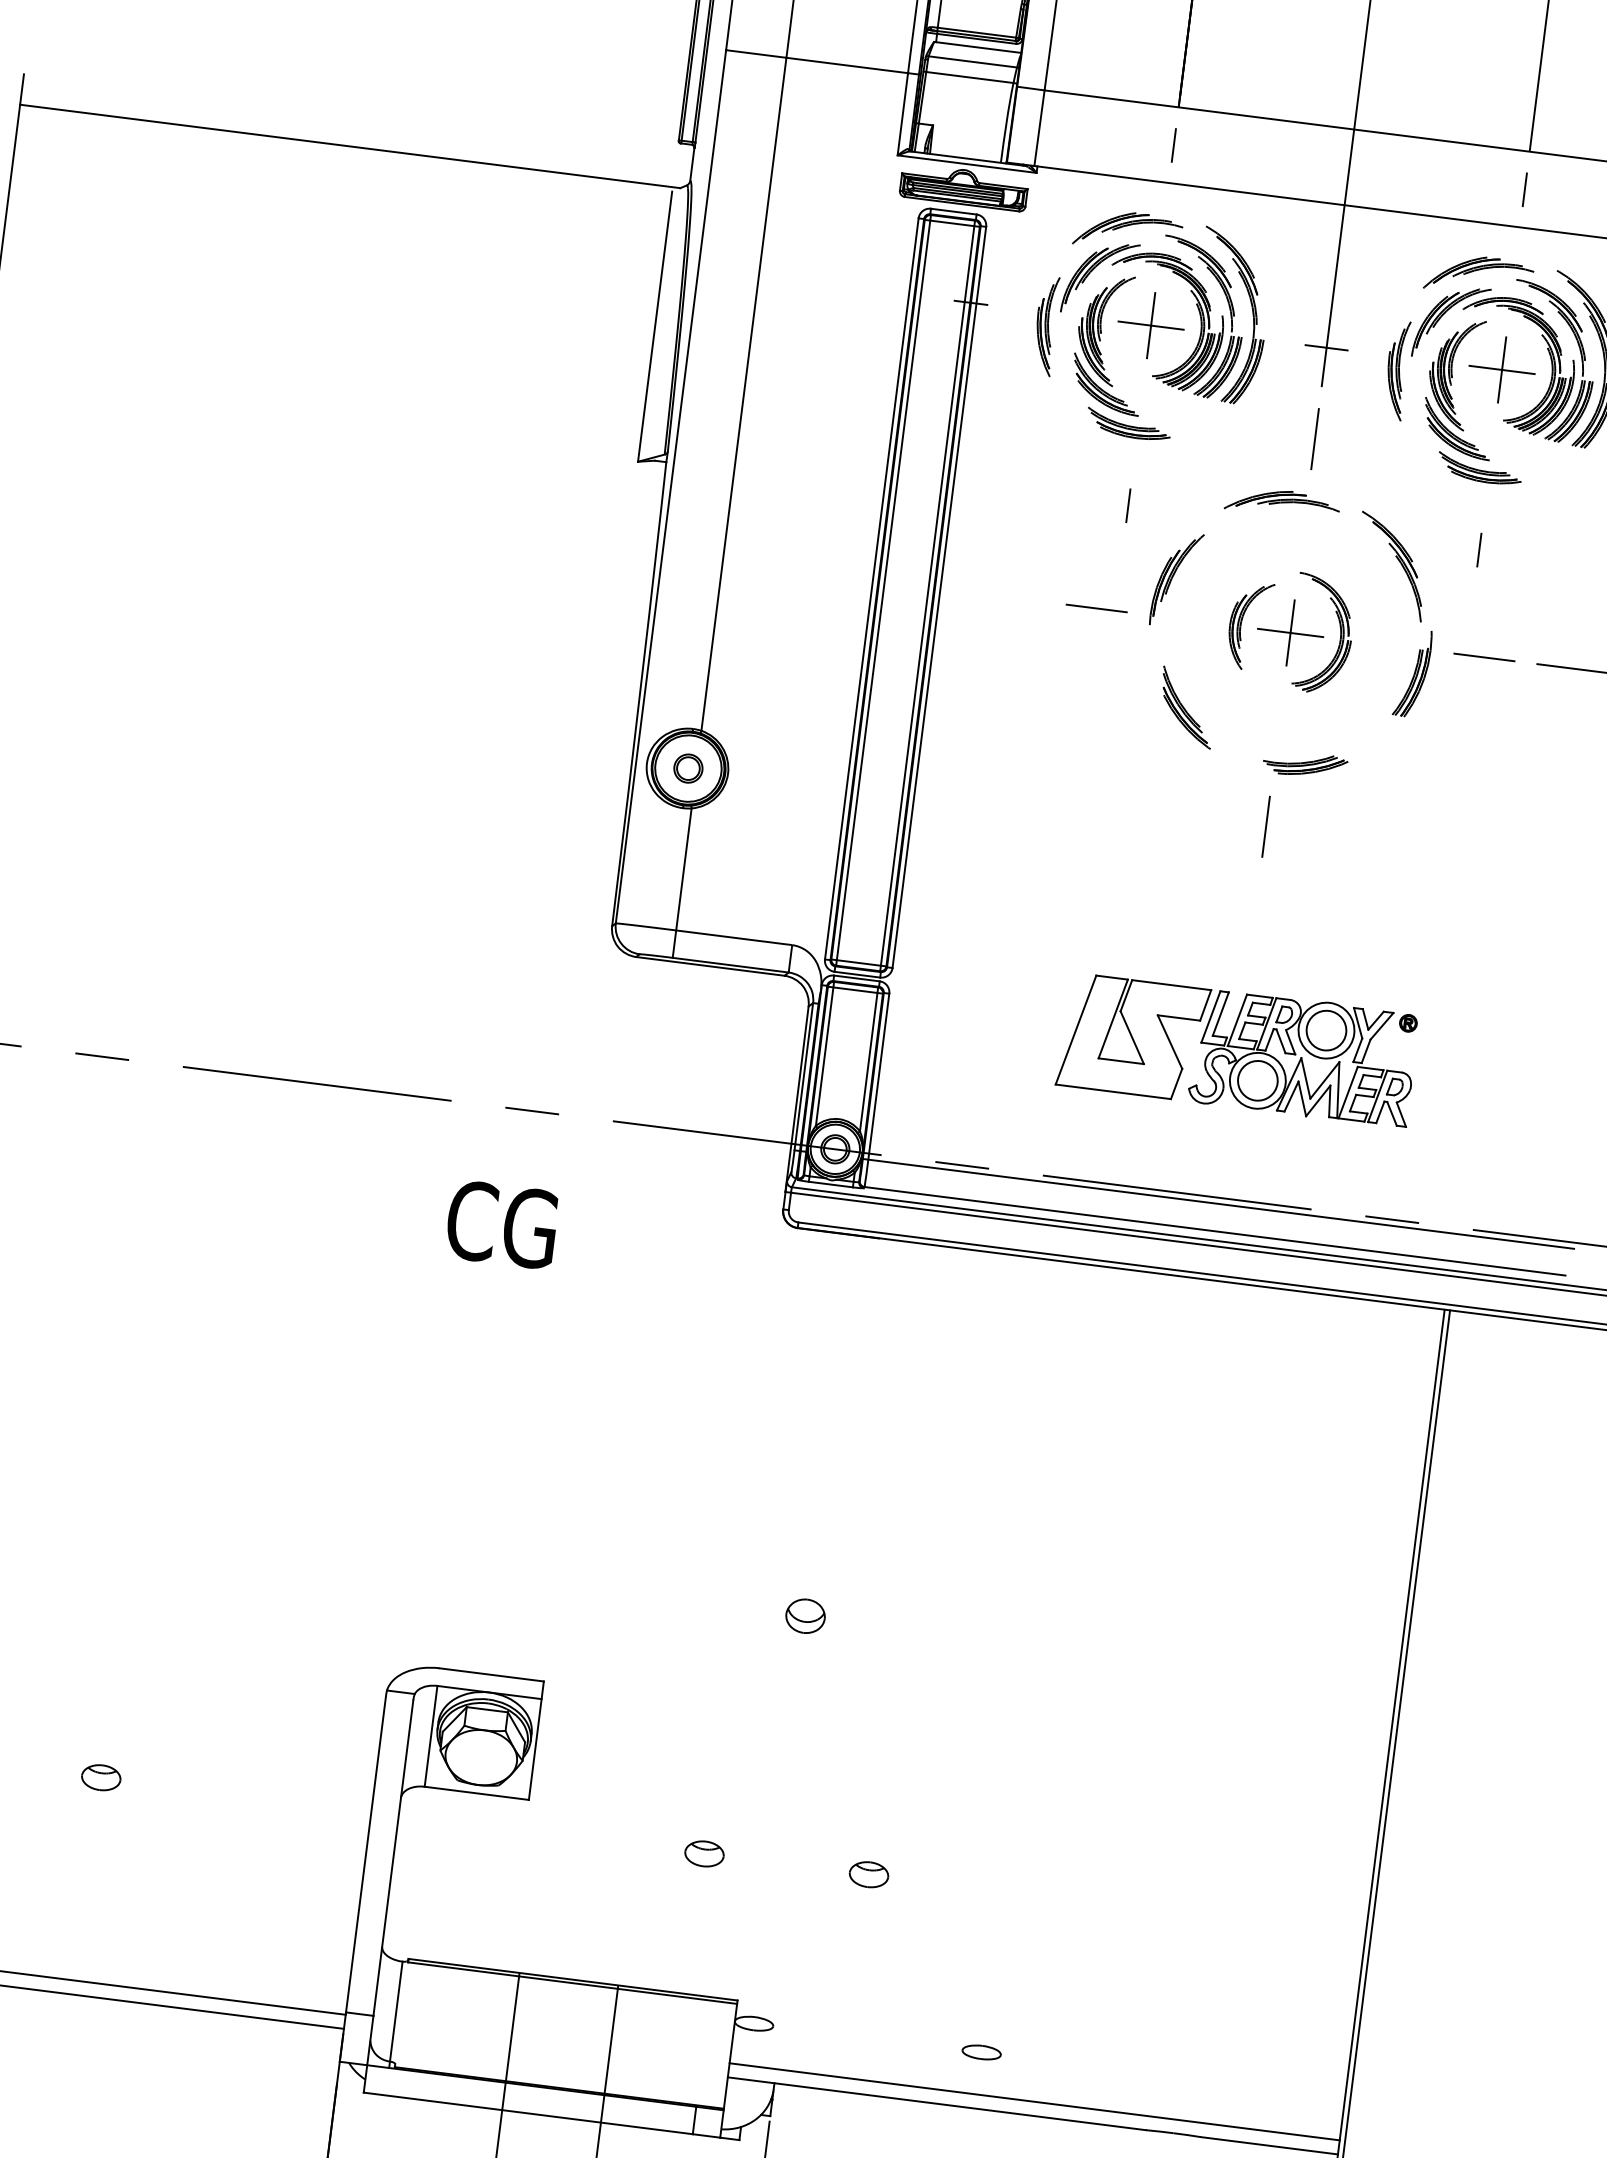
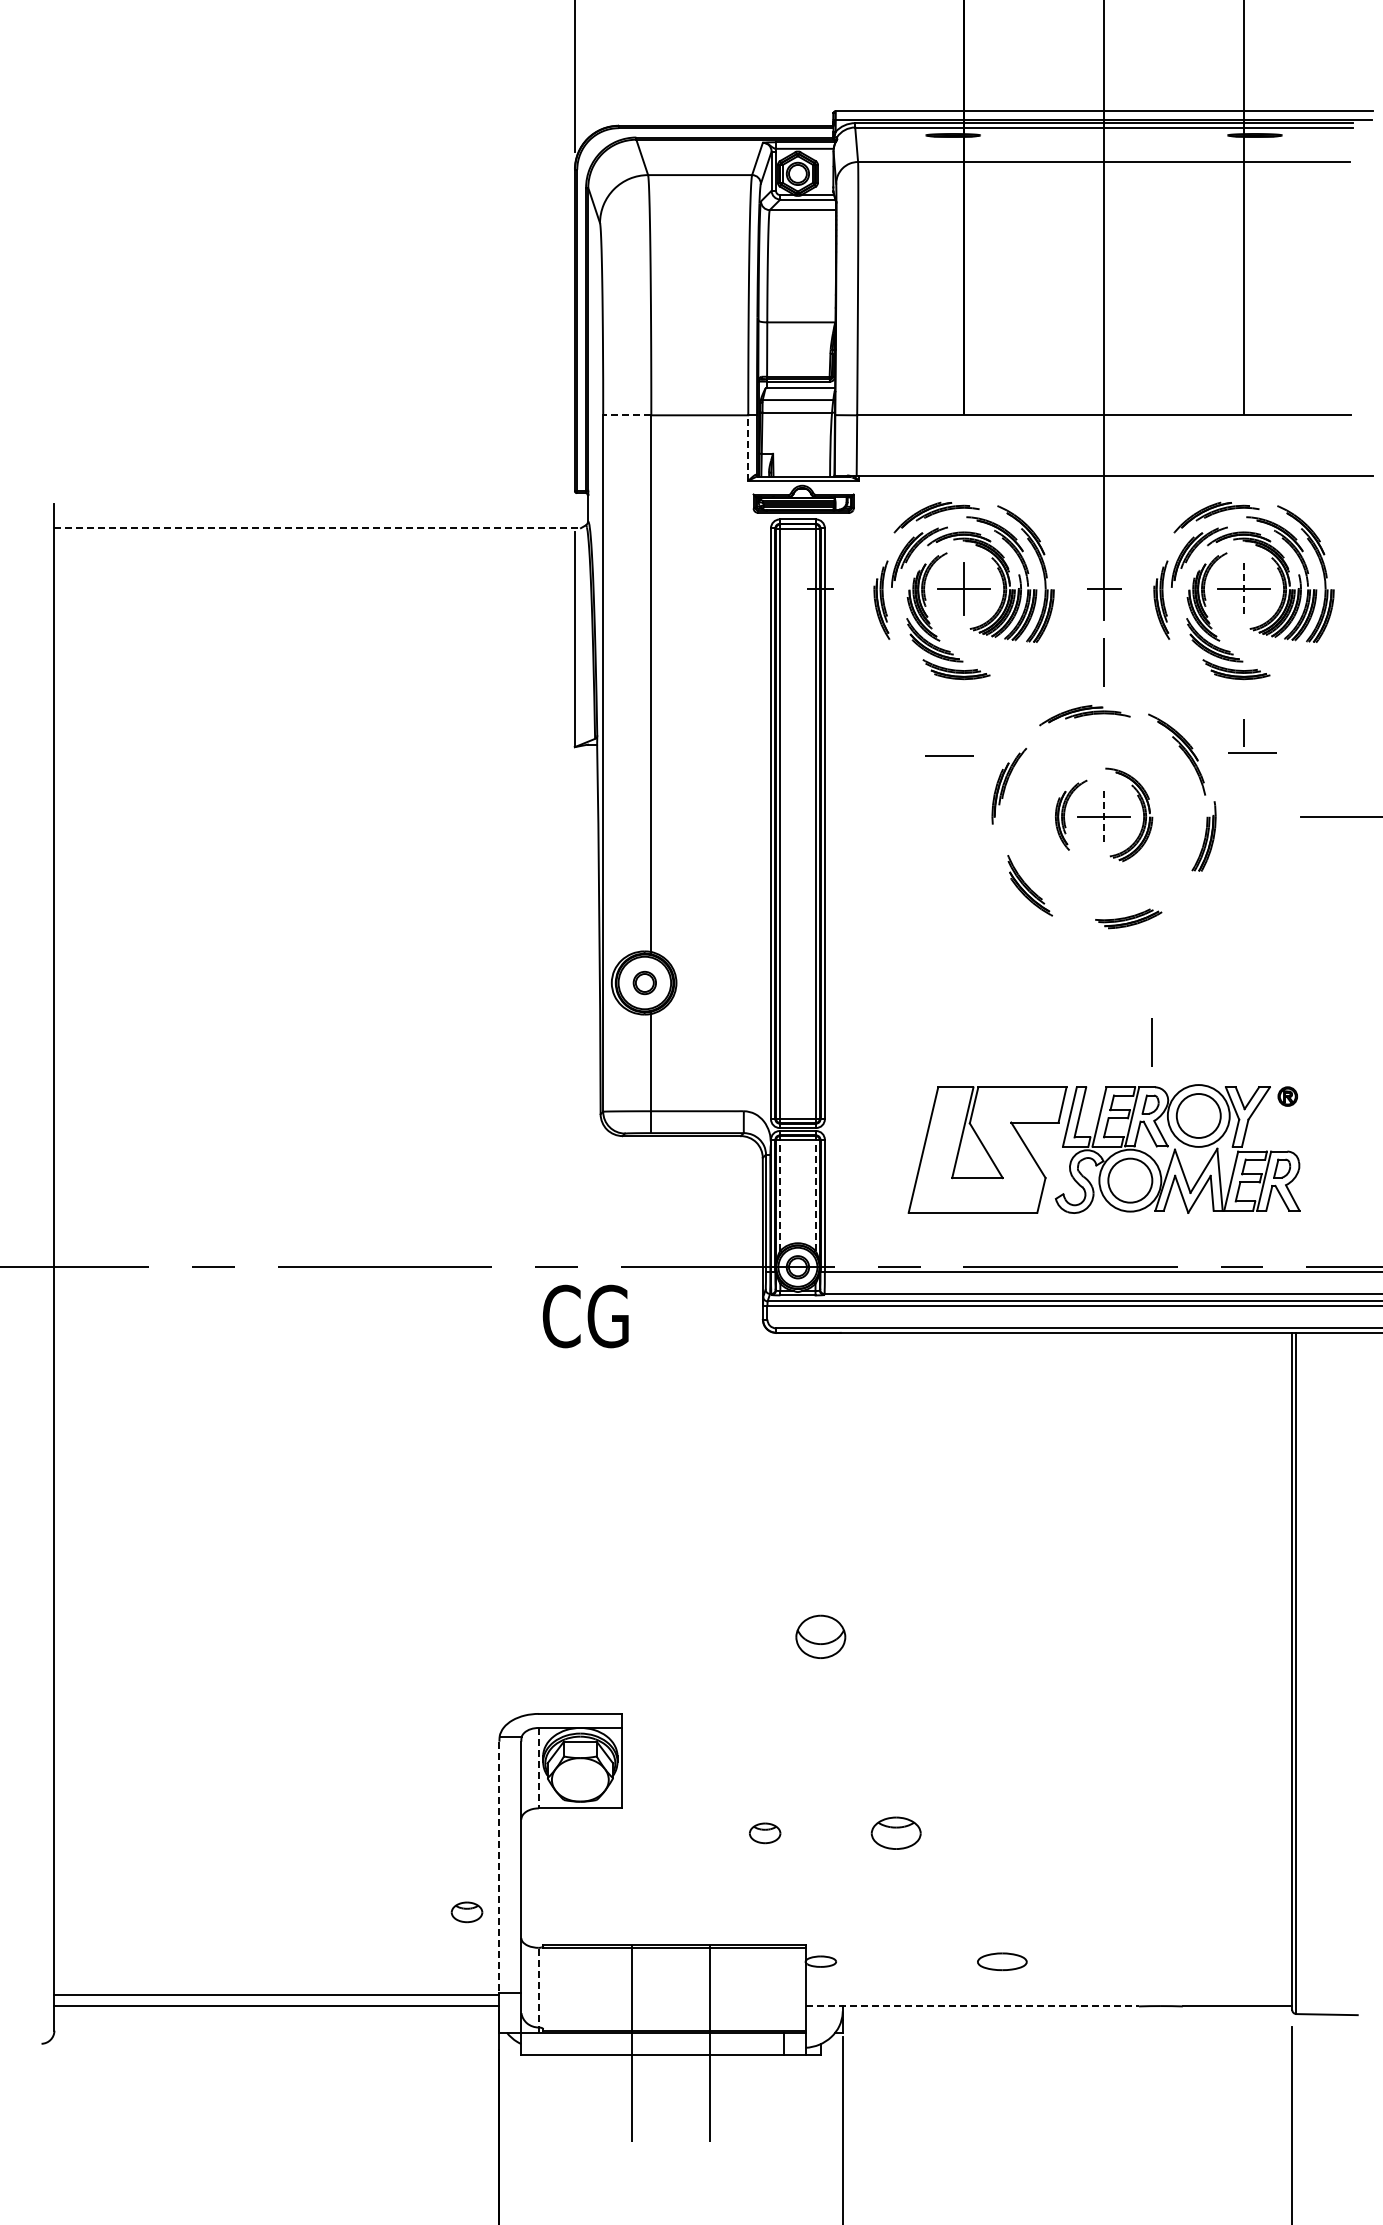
line: (755, 54) -> (626, 415), solid -> dashed
line: (903, 114) -> (748, 448), solid -> dashed
line: (1174, 145) -> (964, 445), removed
line: (351, 146) -> (318, 528), solid -> dashed
line: (1524, 189) -> (1243, 445), removed
line: (1502, 370) -> (1244, 589), solid -> dashed
line: (1128, 505) -> (964, 732), removed
line: (1096, 608) -> (949, 755), moved
line: (1291, 632) -> (1104, 816), solid -> dashed
line: (1484, 657) -> (1252, 752), moved
line: (1265, 826) -> (1151, 1042), moved
part: (1237, 1048) -> (1103, 1148), size x1.4
line: (825, 1052) -> (780, 1192), solid -> dashed
line: (869, 1058) -> (815, 1192), solid -> dashed
text: (501, 1224) -> (585, 1316), moved
part: (805, 1615) -> (820, 1636), size x1.6
line: (430, 1736) -> (538, 1768), solid -> dashed
part: (100, 1777) -> (466, 1912), moved
line: (366, 1854) -> (499, 1867), solid -> dashed
part: (869, 1874) -> (896, 1833), size x1.6
line: (395, 2013) -> (538, 1989), solid -> dashed
part: (981, 2052) -> (1002, 1961), size x1.6
line: (1034, 2102) -> (1048, 1995), removed
line: (937, 2103) -> (972, 2006), solid -> dashed

